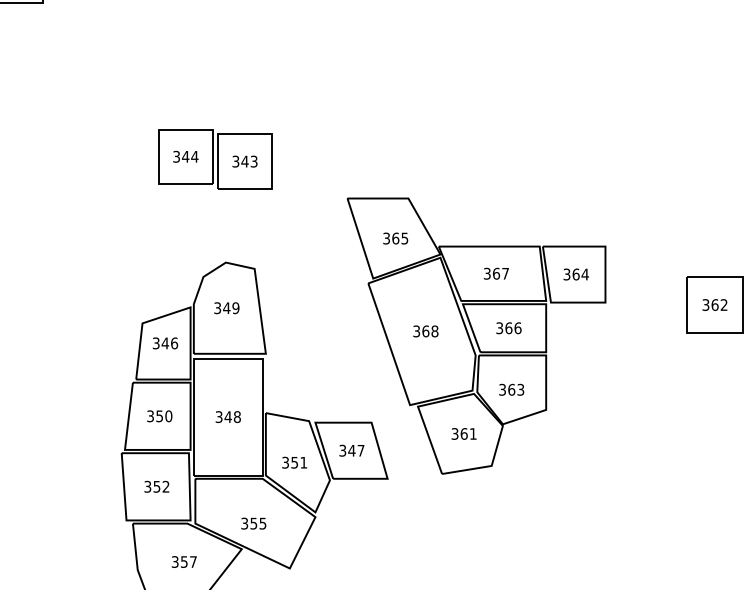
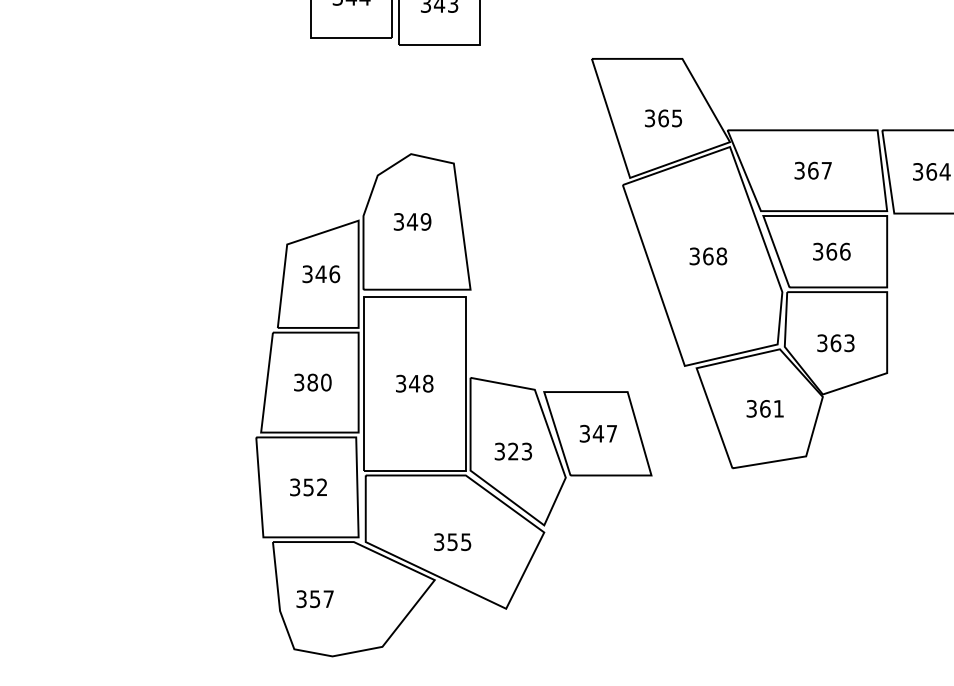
text: (159, 416) -> (312, 382), 350 -> 380
text: (299, 462) -> (520, 451), 351 -> 323
text: (183, 561) -> (313, 598), moved

